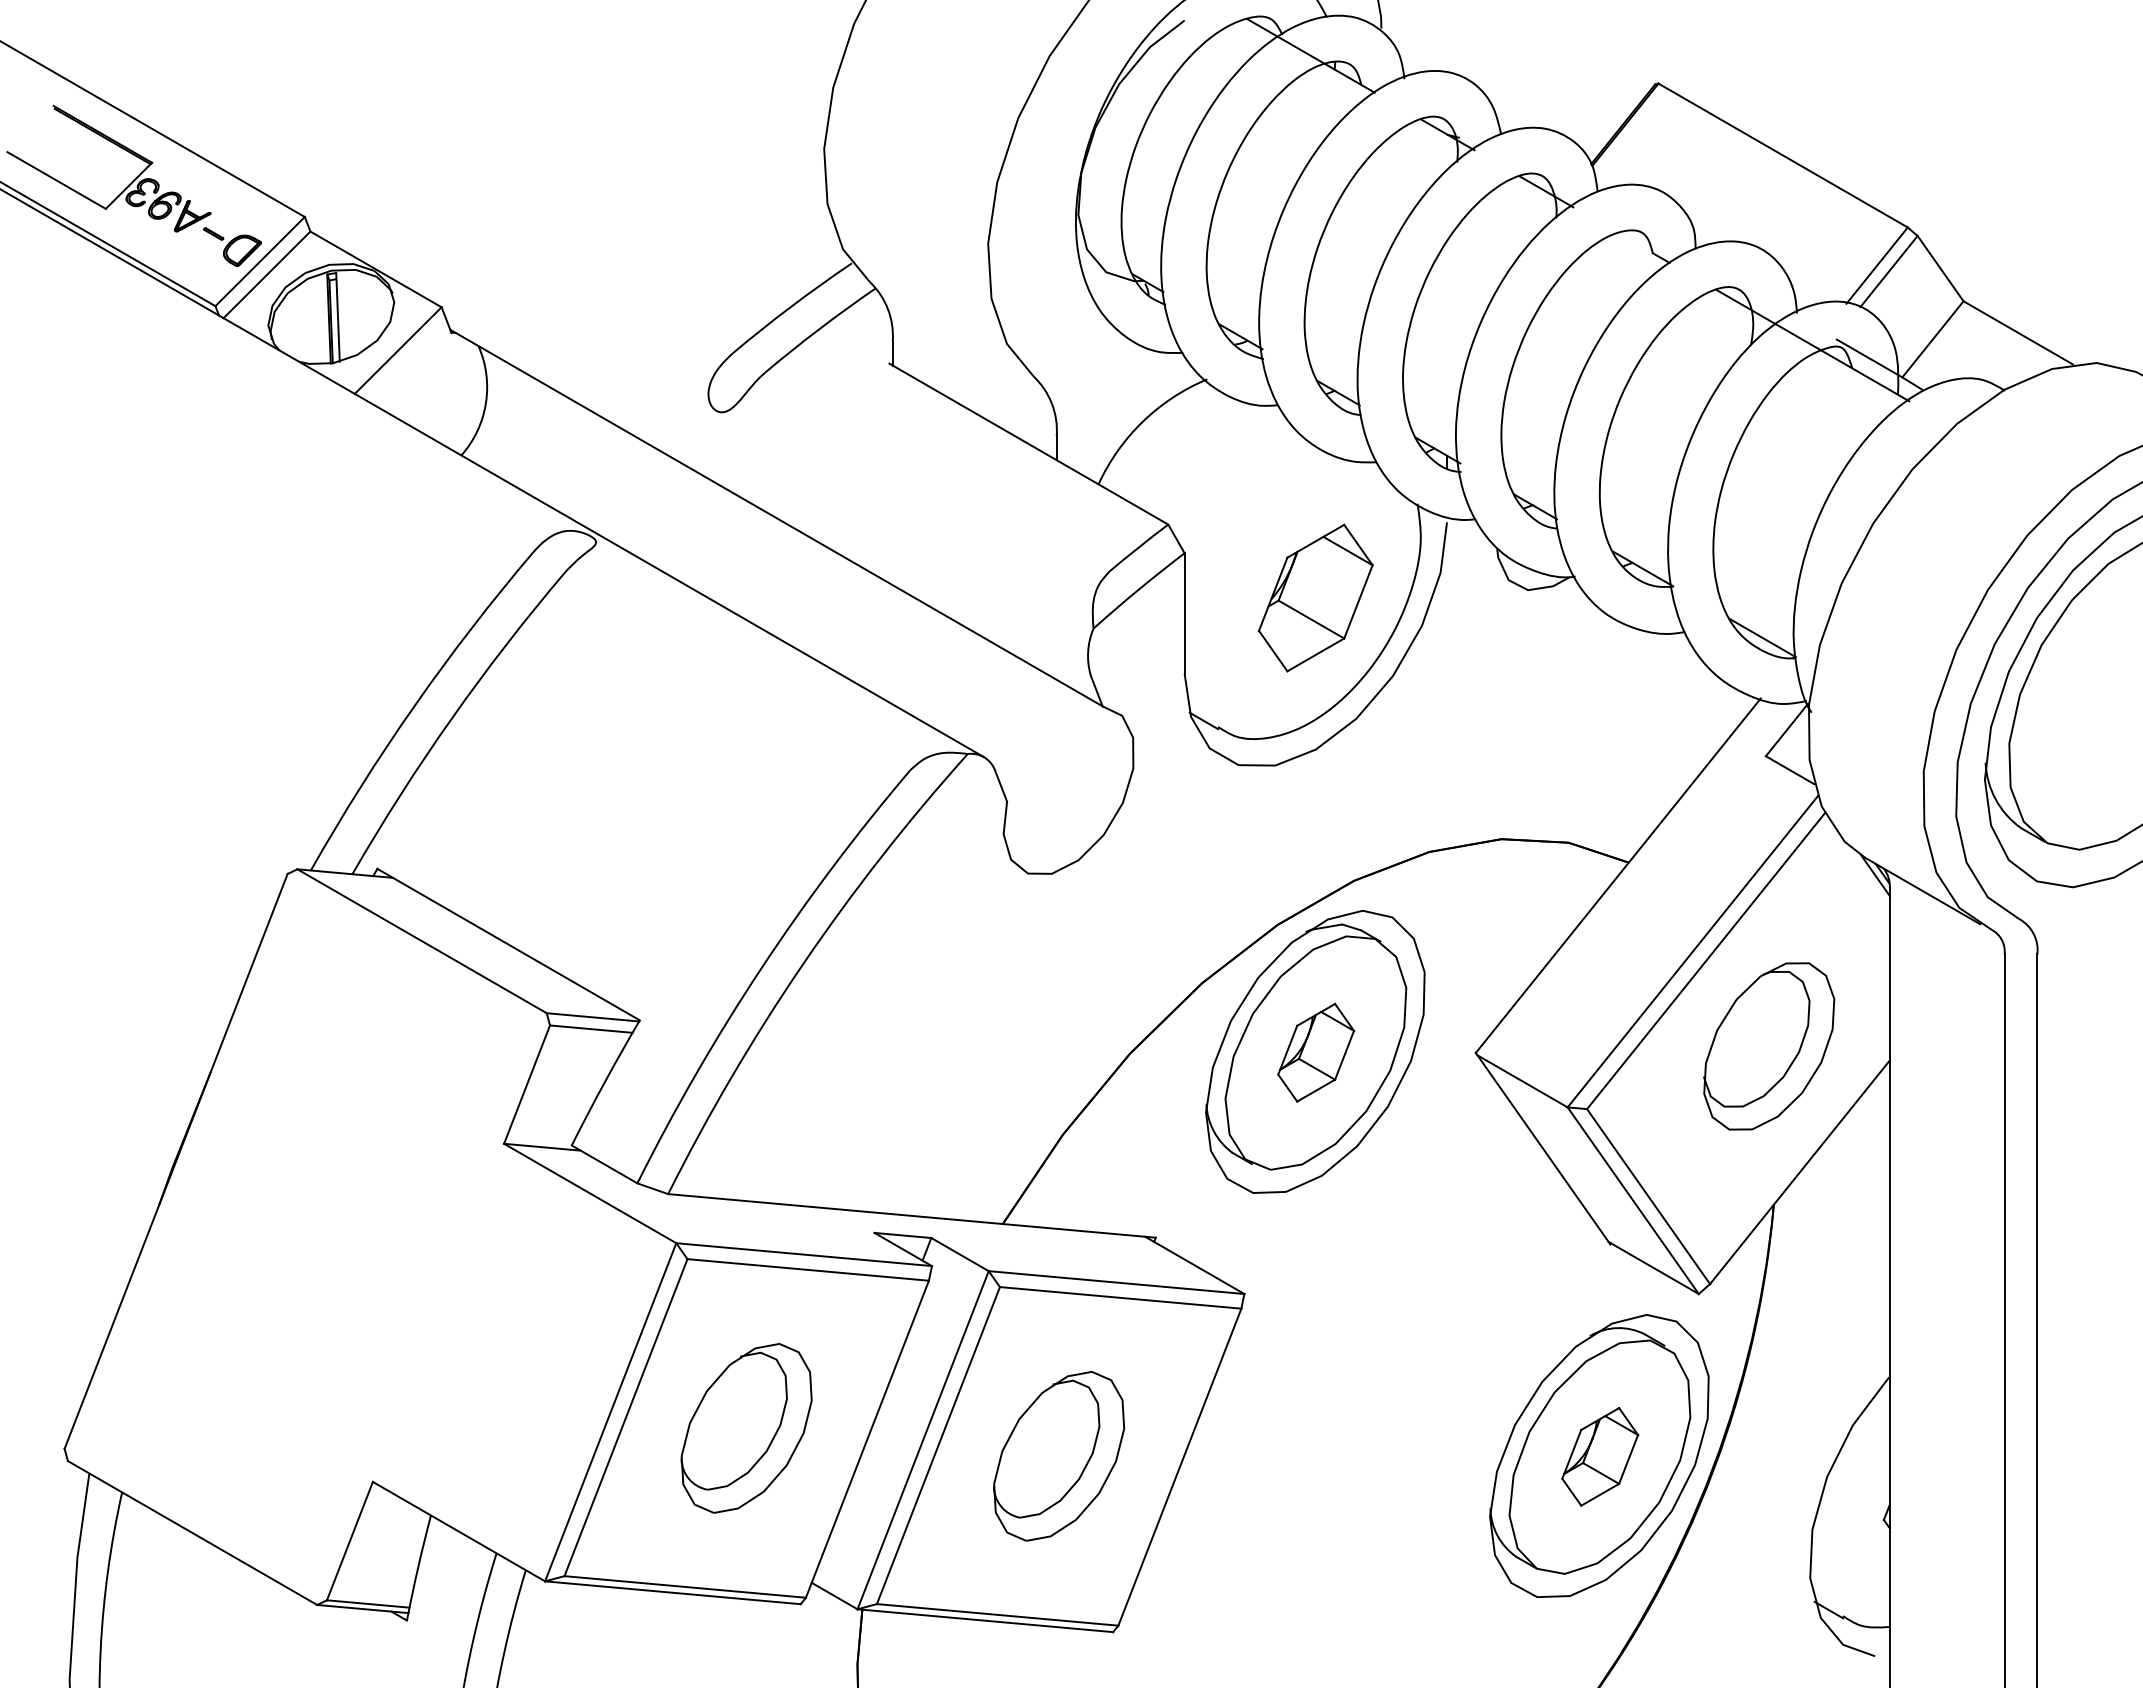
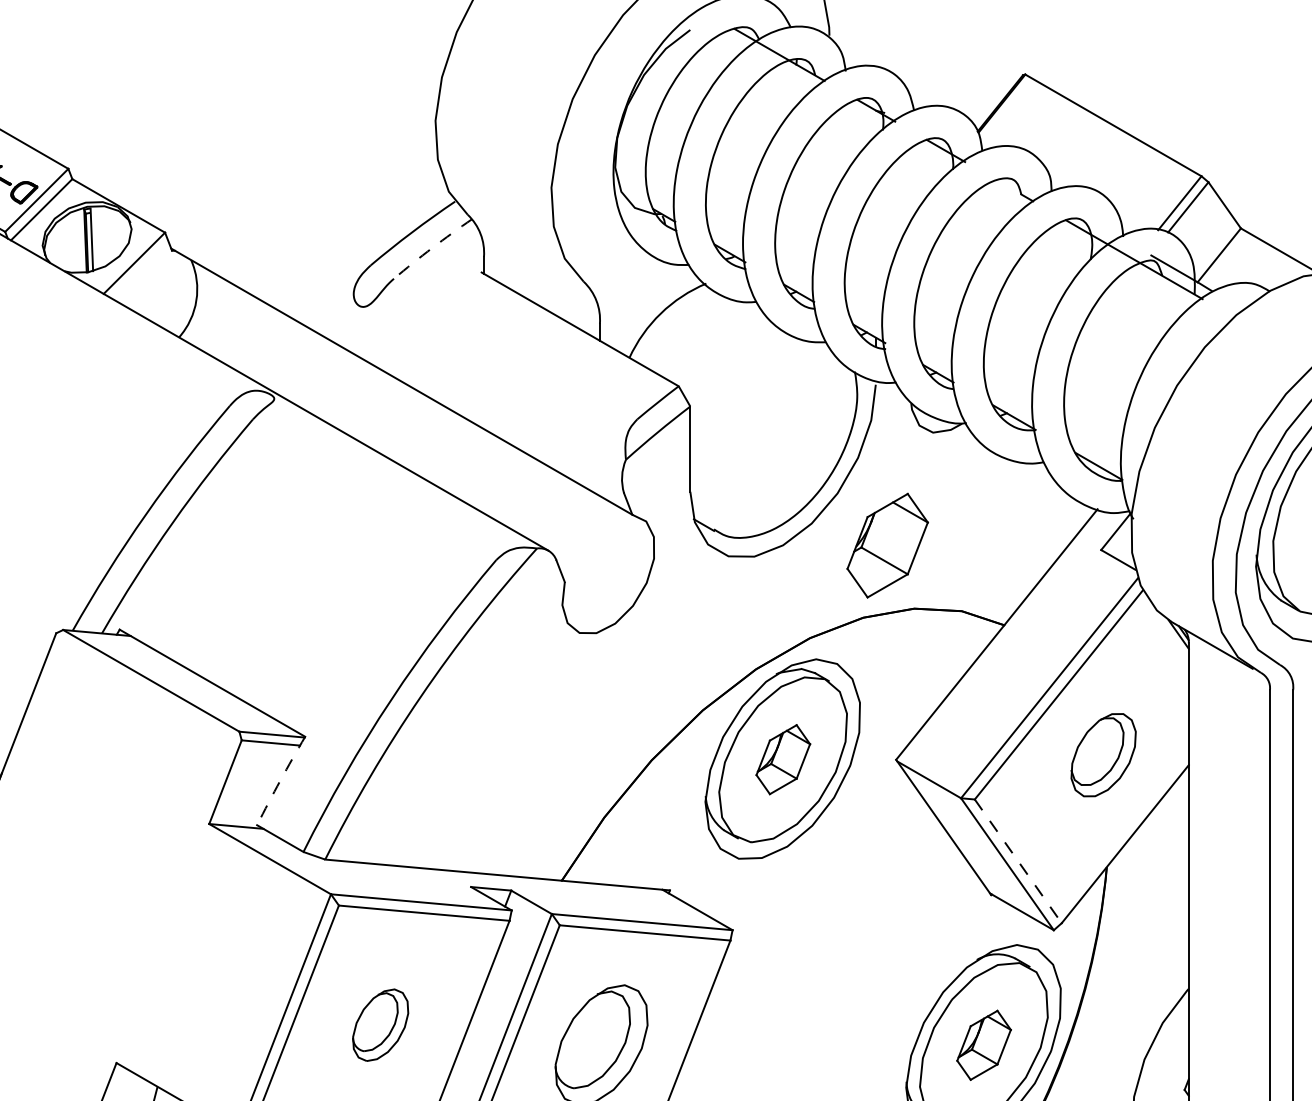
arc: (819, 328) -> (432, 247), solid -> dashed
part: (1315, 597) -> (887, 545), moved
part: (1769, 1046) -> (1103, 755), size x0.7
arc: (604, 1082) -> (280, 780), solid -> dashed
line: (1648, 1196) -> (1018, 861), solid -> dashed
part: (746, 1428) -> (380, 1025), size x0.6

